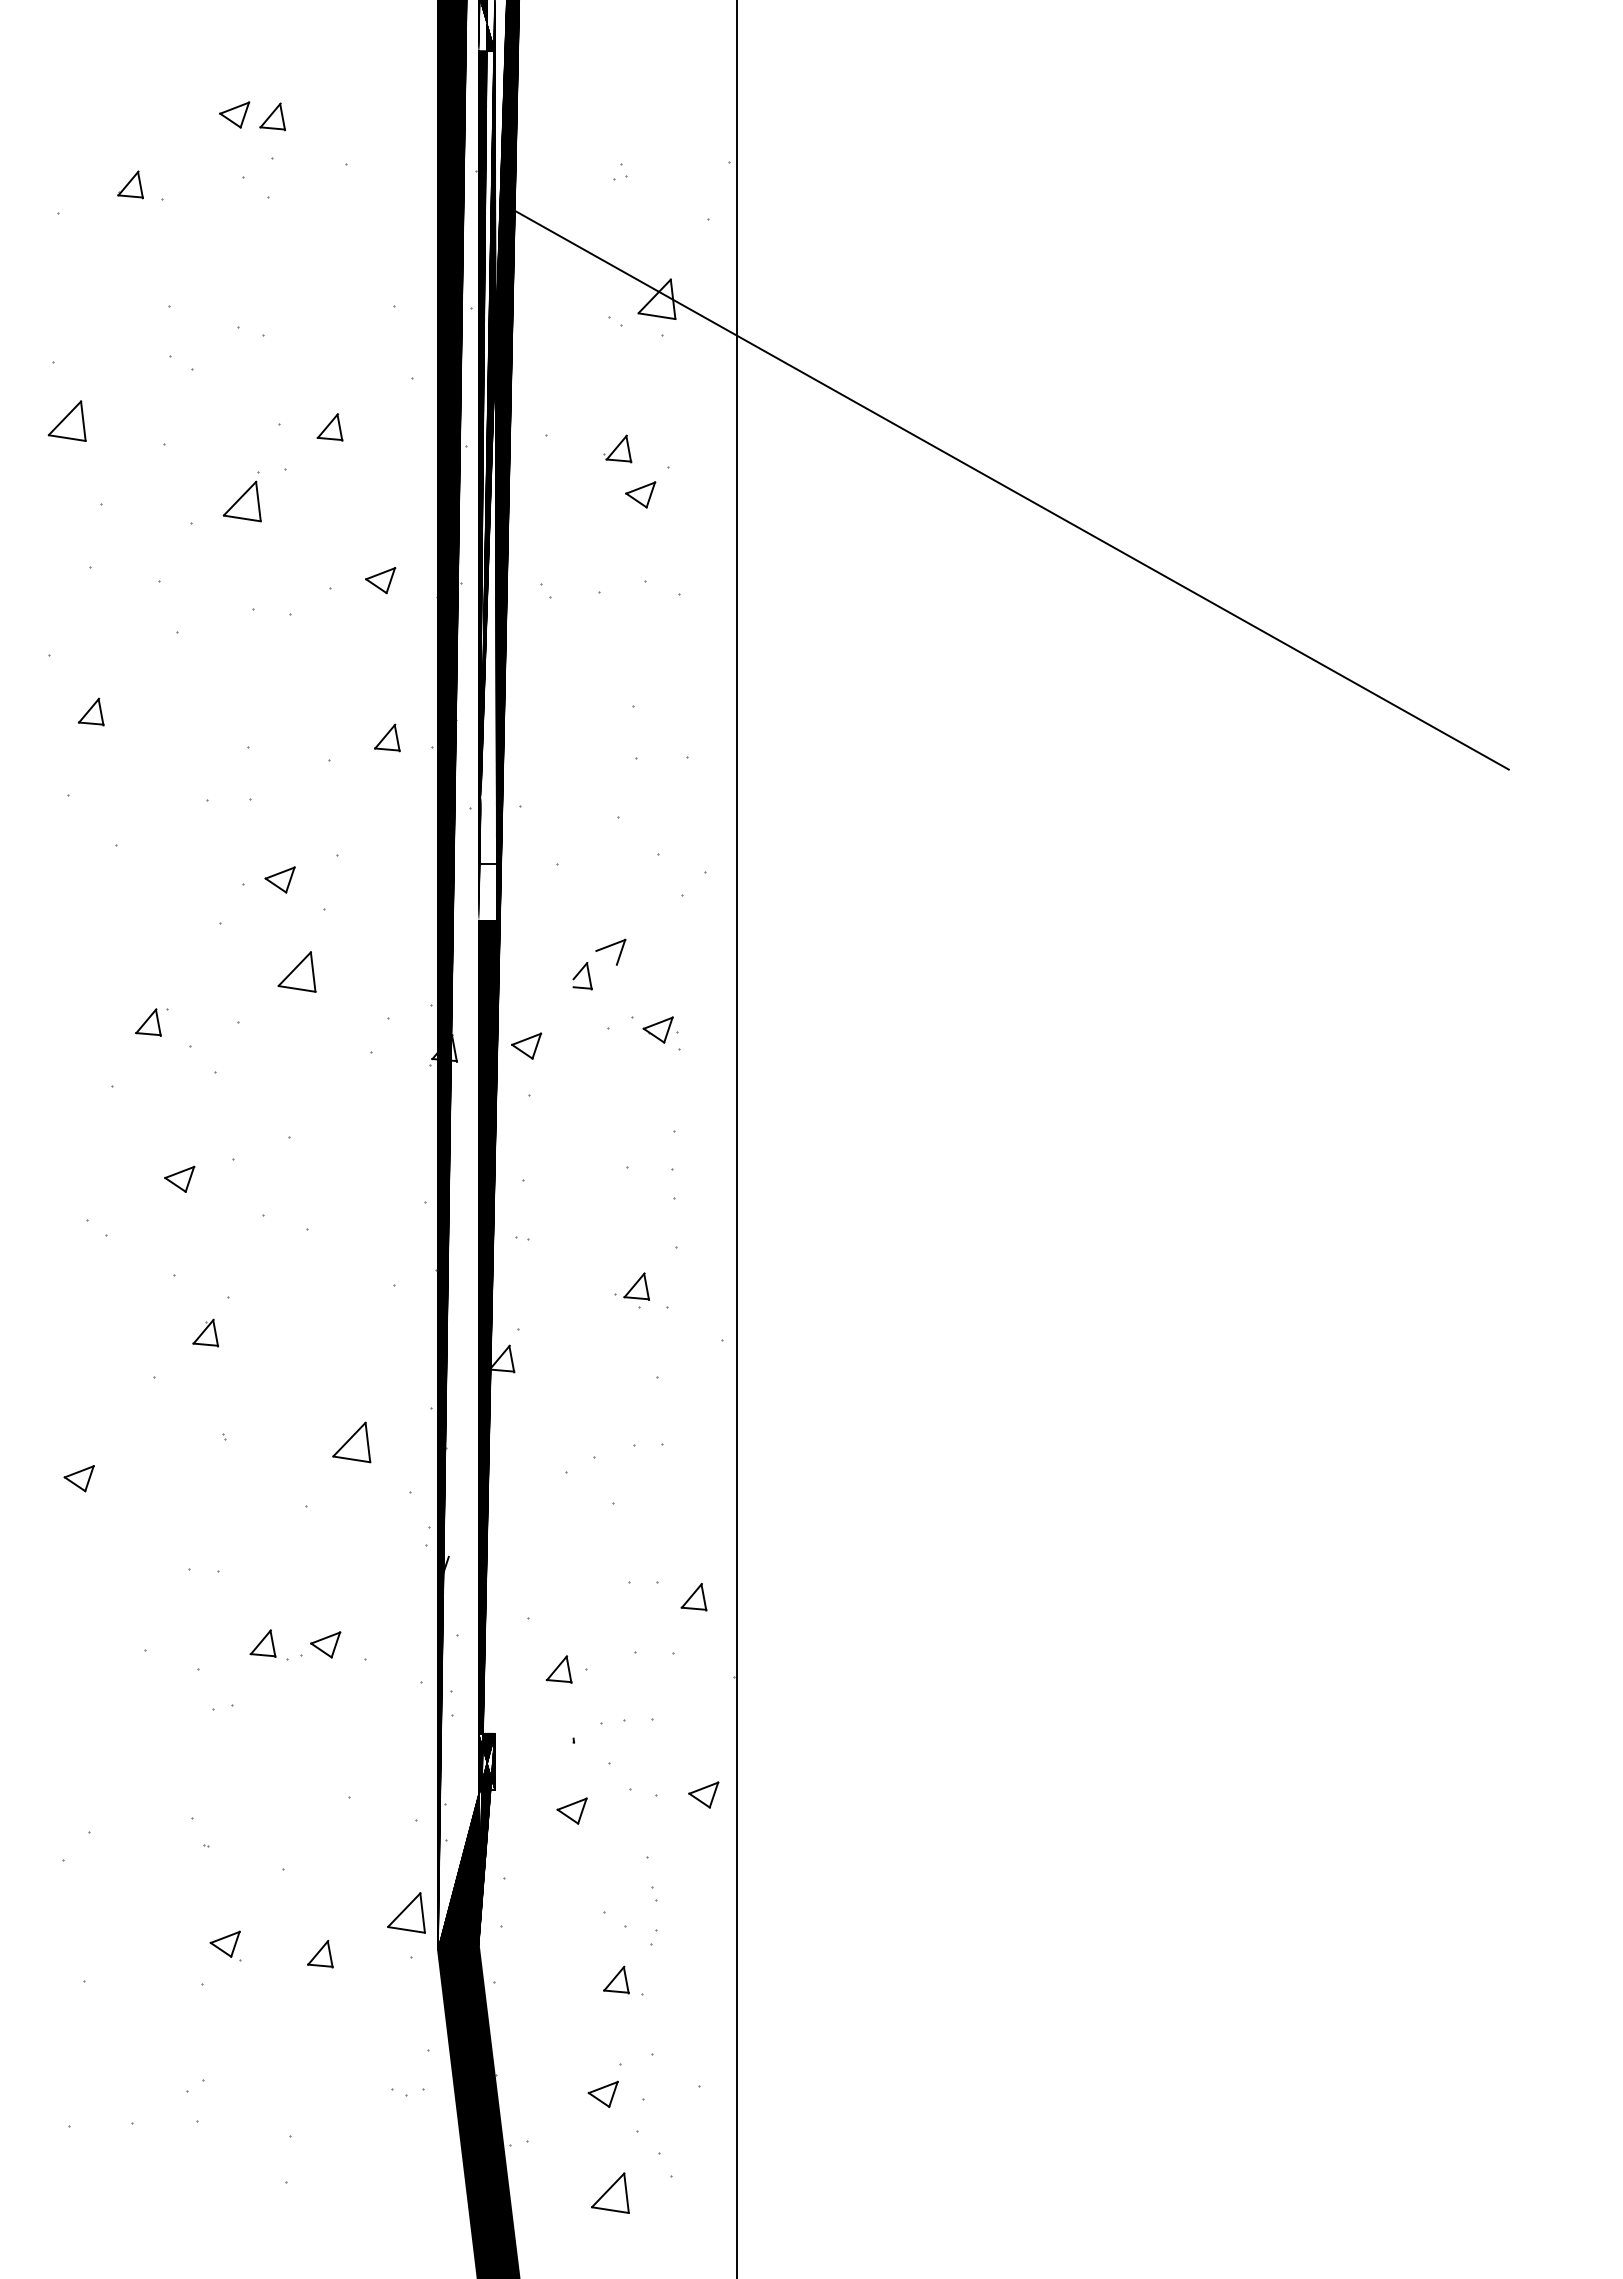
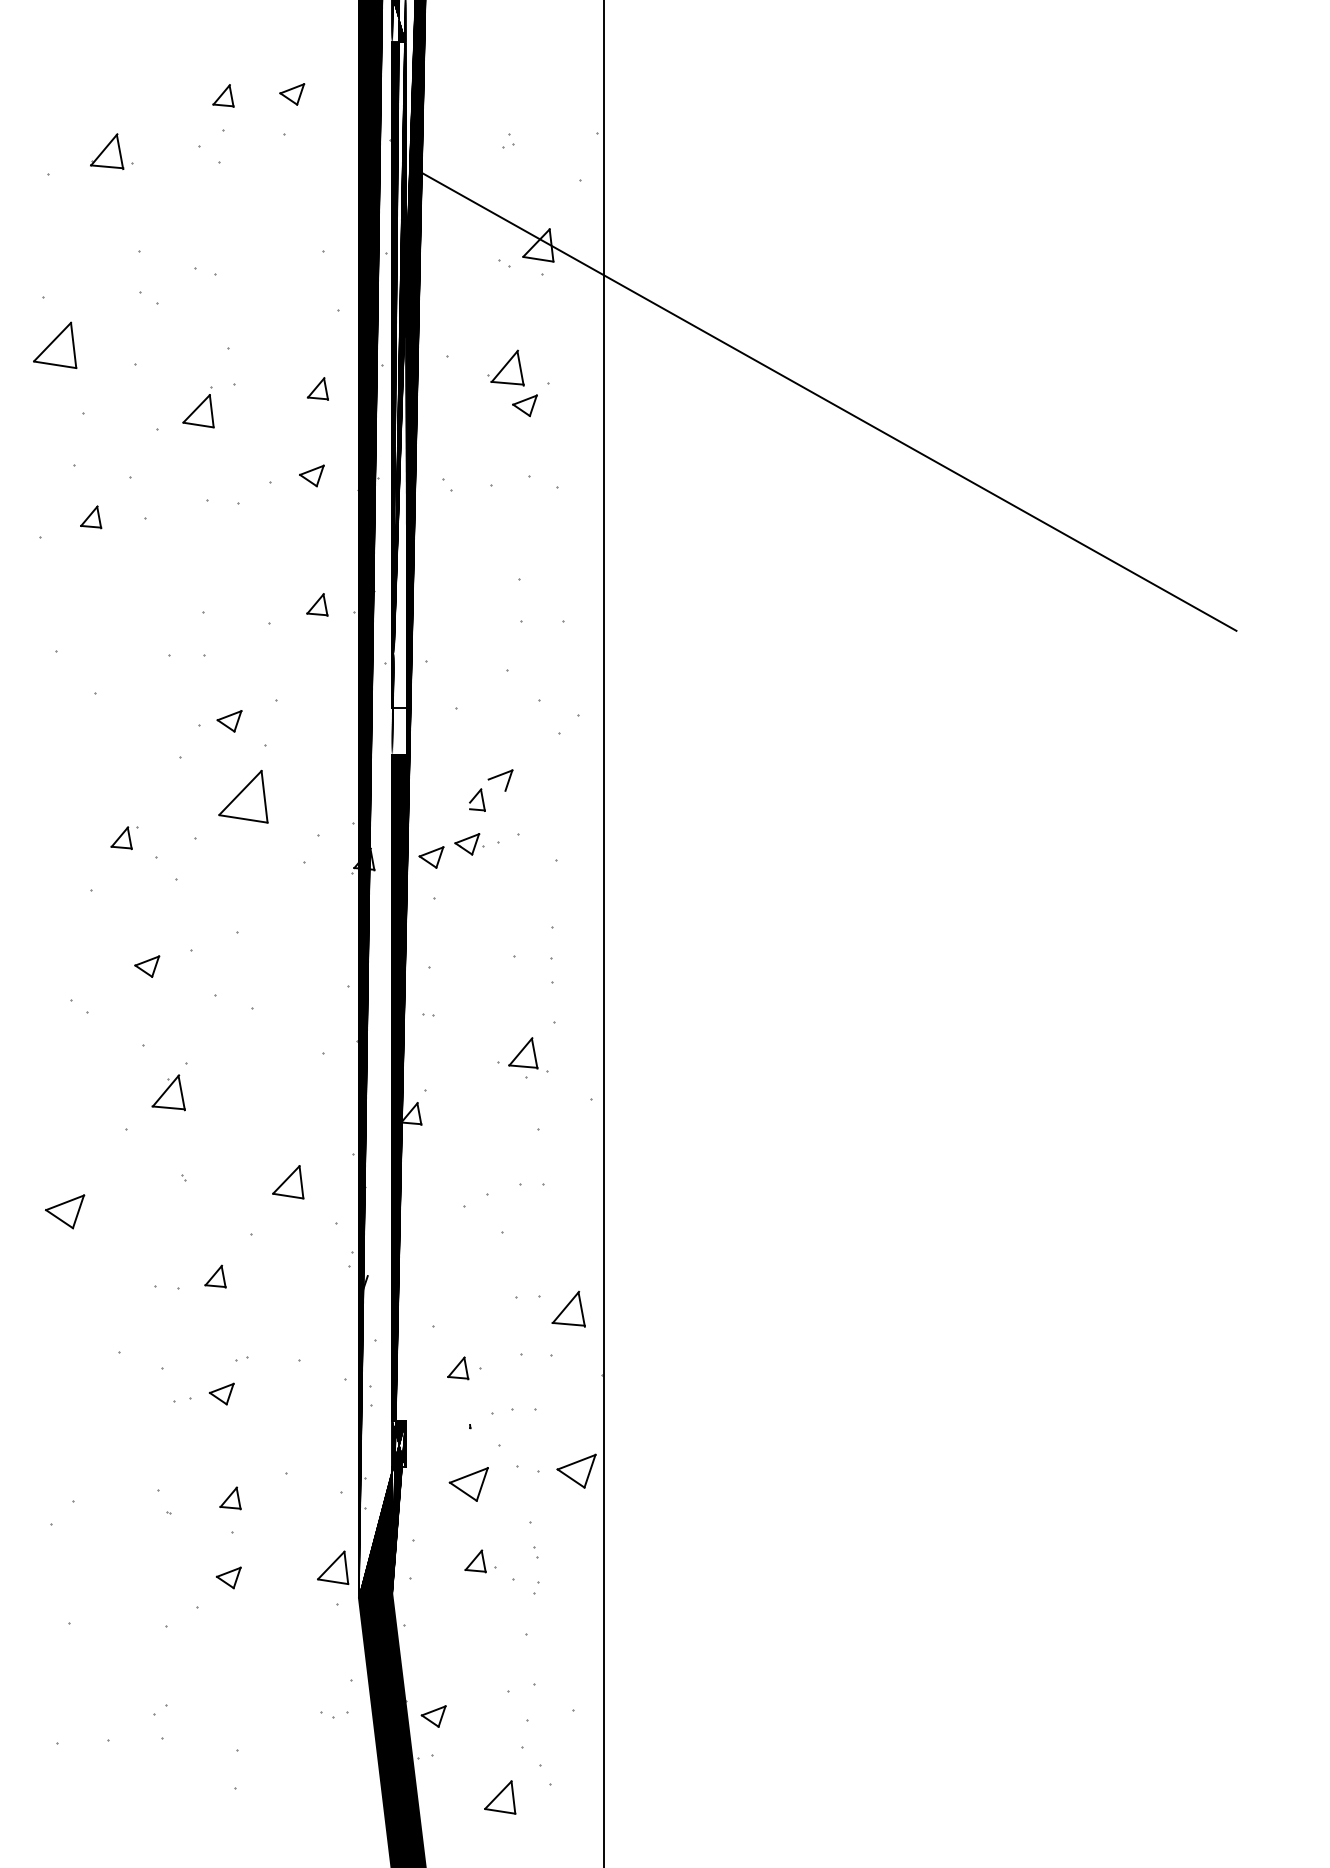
part: (234, 114) -> (292, 94), moved
part: (130, 184) -> (106, 151), size x1.6
part: (66, 420) -> (54, 344), size x1.4
part: (329, 427) -> (317, 389), moved
part: (617, 448) -> (506, 367), size x1.6
part: (90, 711) -> (90, 516), moved
part: (296, 971) -> (242, 796), size x1.6
part: (660, 1029) -> (469, 843), moved
part: (631, 1290) -> (517, 1057), size x1.4
part: (205, 1332) -> (168, 1092), size x1.6
part: (78, 1478) -> (64, 1211), size x1.6
part: (693, 1596) -> (568, 1308), size x1.6
part: (262, 1643) -> (215, 1276), moved
part: (325, 1644) -> (221, 1393), moved
part: (703, 1794) -> (576, 1470), size x1.6
part: (571, 1810) -> (468, 1483), size x1.6
part: (224, 1943) -> (228, 1577), moved
part: (320, 1954) -> (230, 1498), moved
part: (616, 1979) -> (475, 1560), moved
part: (602, 2093) -> (433, 1715), moved

